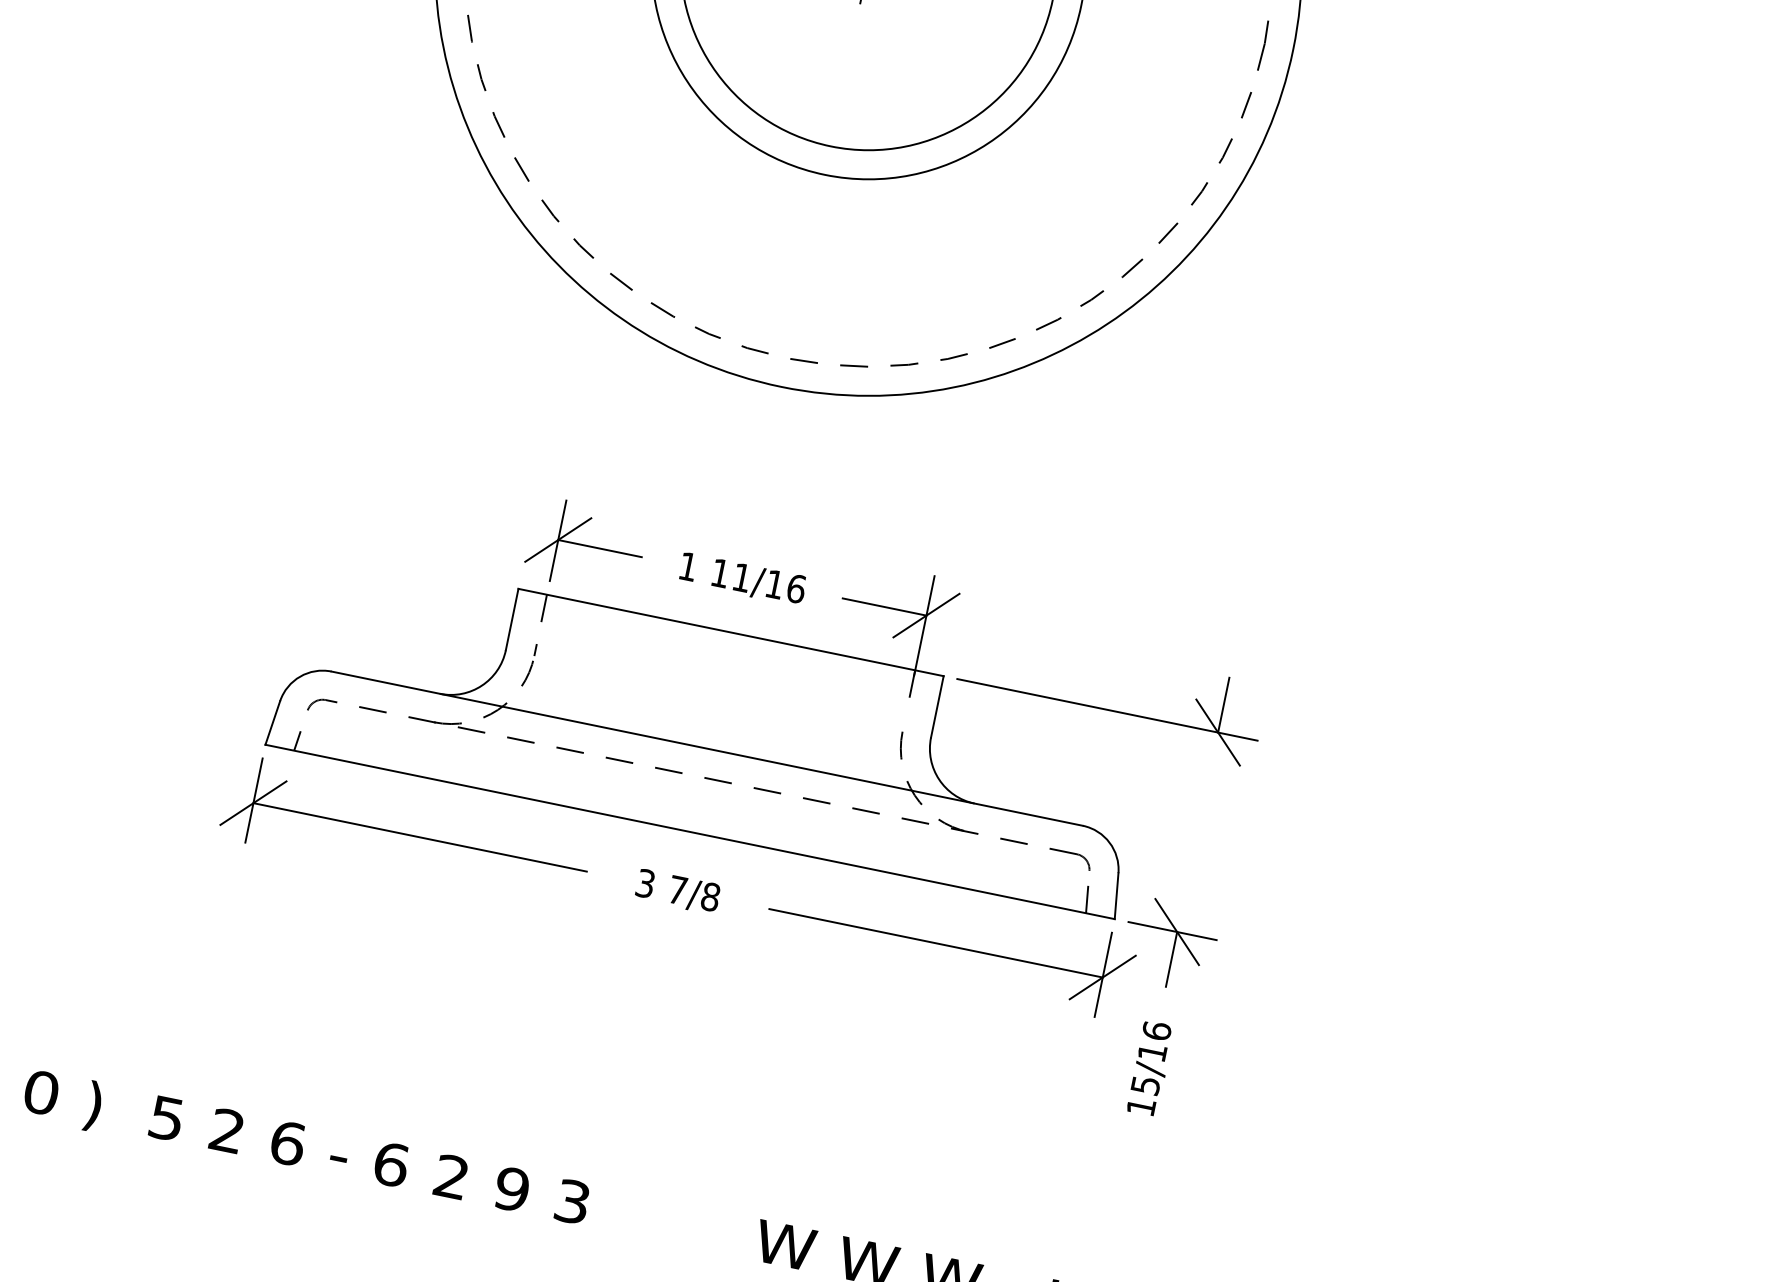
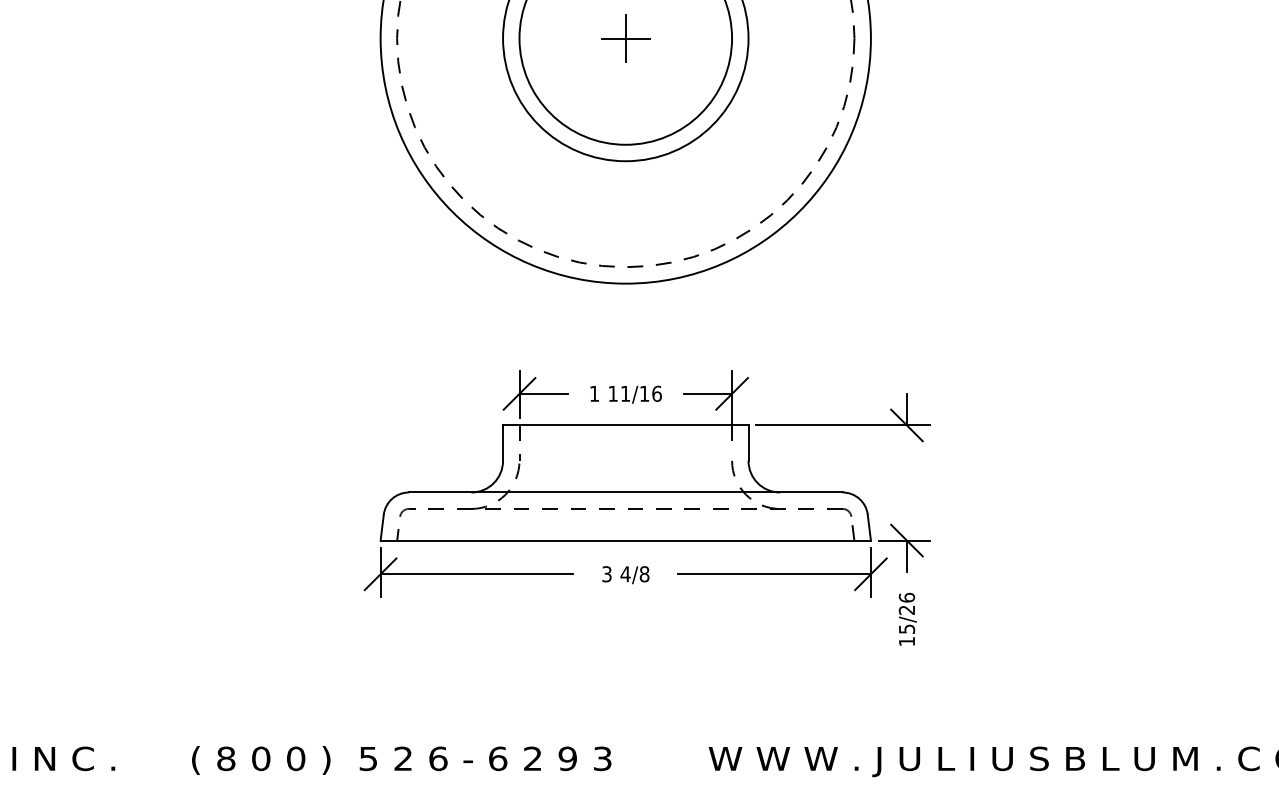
text: (677, 890) -> (625, 574), 7/8 -> 4/8
text: (1151, 1051) -> (906, 609), 15/16 -> 15/26

